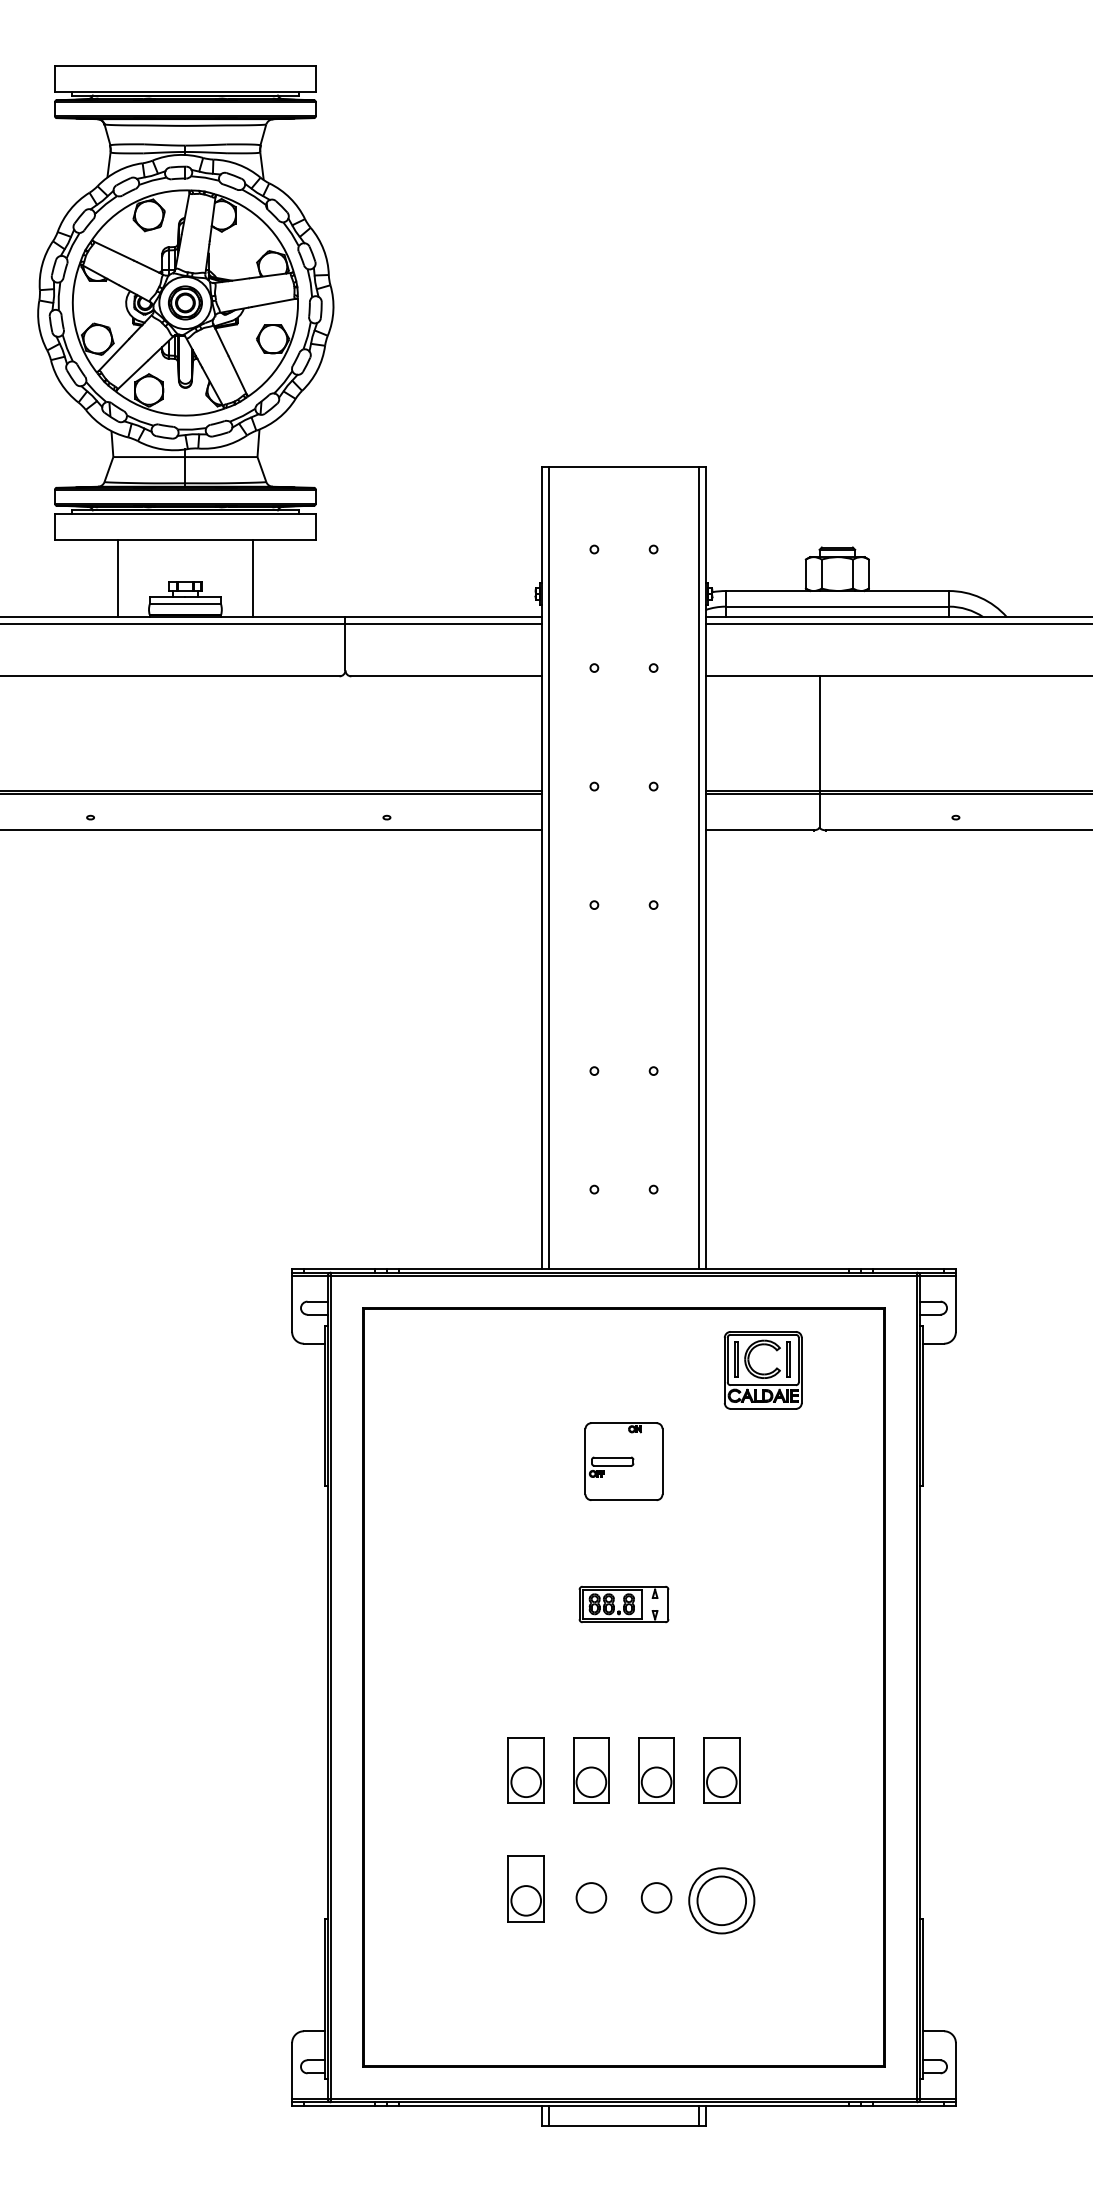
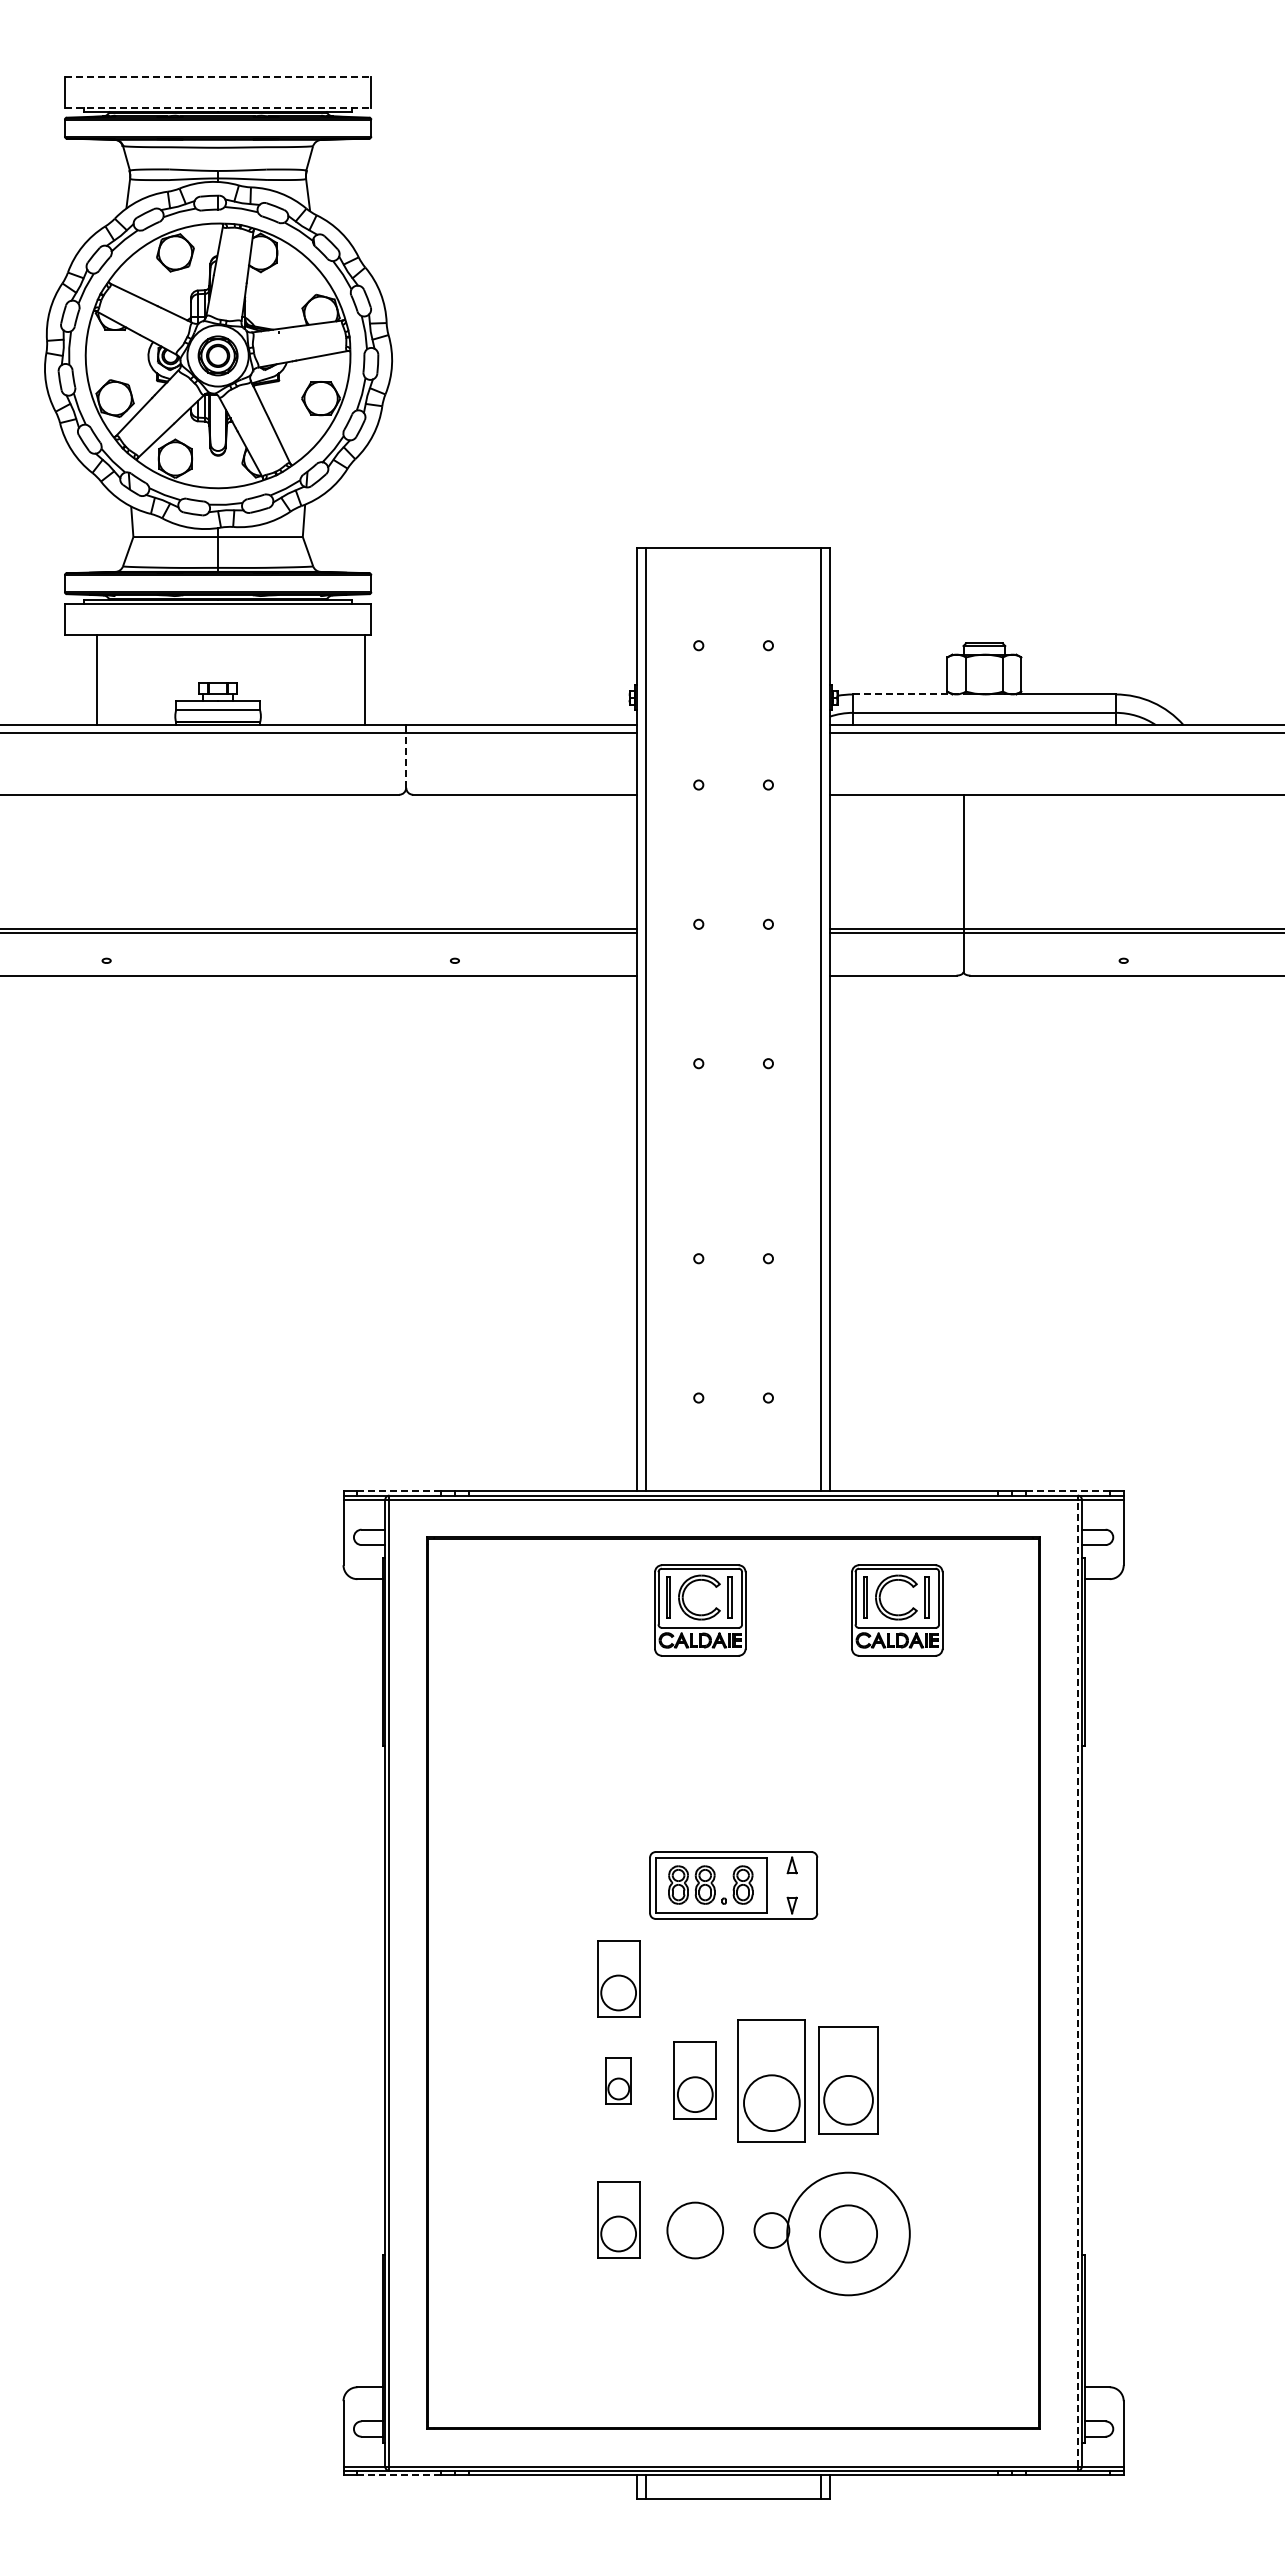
line: (185, 66) -> (218, 77), solid -> dashed
line: (185, 91) -> (218, 107), solid -> dashed
line: (117, 578) -> (97, 679), moved
line: (252, 578) -> (364, 679), moved
line: (772, 591) -> (908, 694), solid -> dashed
line: (345, 647) -> (406, 760), solid -> dashed
line: (339, 1269) -> (399, 1491), solid -> dashed
line: (908, 1269) -> (1067, 1491), solid -> dashed
part: (595, 1370) -> (700, 1610), added
part: (623, 1461) -> (733, 1717), removed
part: (623, 1604) -> (733, 1885), size x1.6
part: (526, 1683) -> (618, 1978), added
line: (916, 1686) -> (1077, 1982), solid -> dashed
part: (526, 1770) -> (618, 2080), size x0.6
part: (656, 1770) -> (771, 2080), size x1.6
part: (721, 1770) -> (848, 2080), size x1.4
circle: (590, 1897) -> (694, 2230), size x1.6
circle: (721, 1900) -> (848, 2233), size x1.6
line: (339, 2106) -> (399, 2475), solid -> dashed

